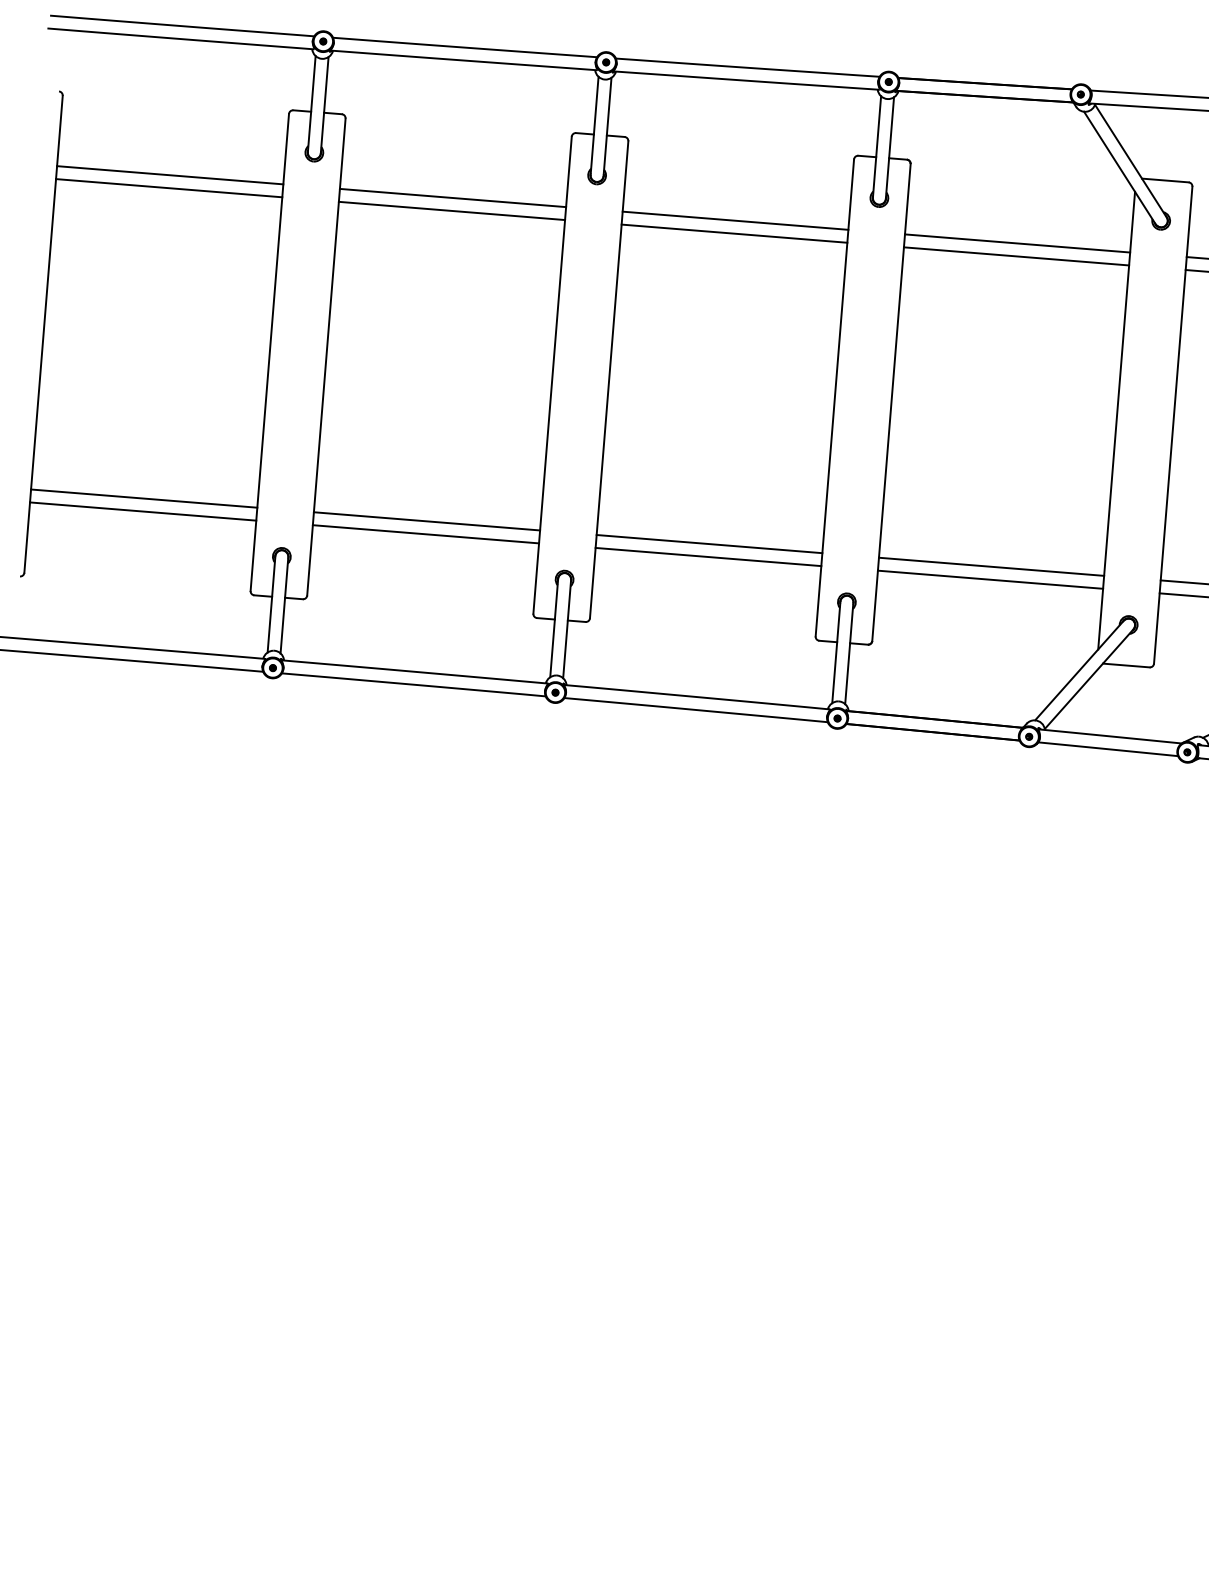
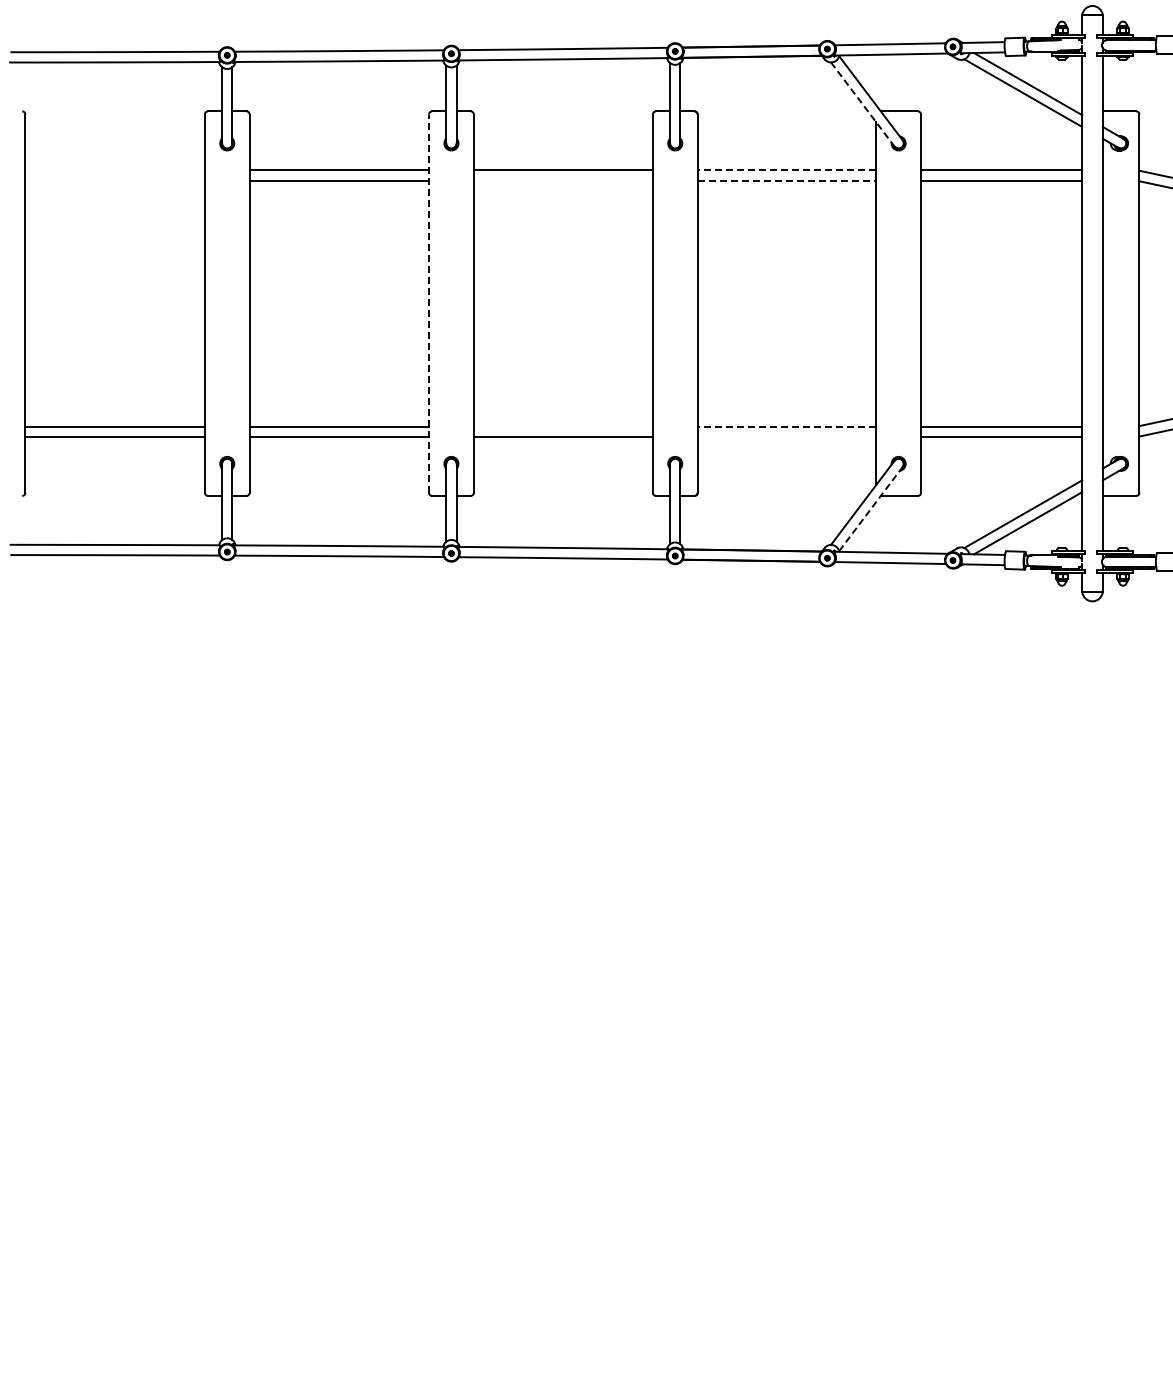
line: (1119, 168) -> (862, 104), solid -> dashed
line: (169, 175) -> (114, 170), removed
line: (168, 187) -> (114, 180), removed
line: (733, 233) -> (562, 180), removed
line: (1016, 243) -> (786, 170), solid -> dashed
line: (1017, 256) -> (787, 180), solid -> dashed
line: (553, 375) -> (429, 303), solid -> dashed
line: (708, 543) -> (562, 426), removed
line: (991, 566) -> (786, 426), solid -> dashed
line: (989, 579) -> (786, 436), removed
line: (1088, 679) -> (870, 509), solid -> dashed

